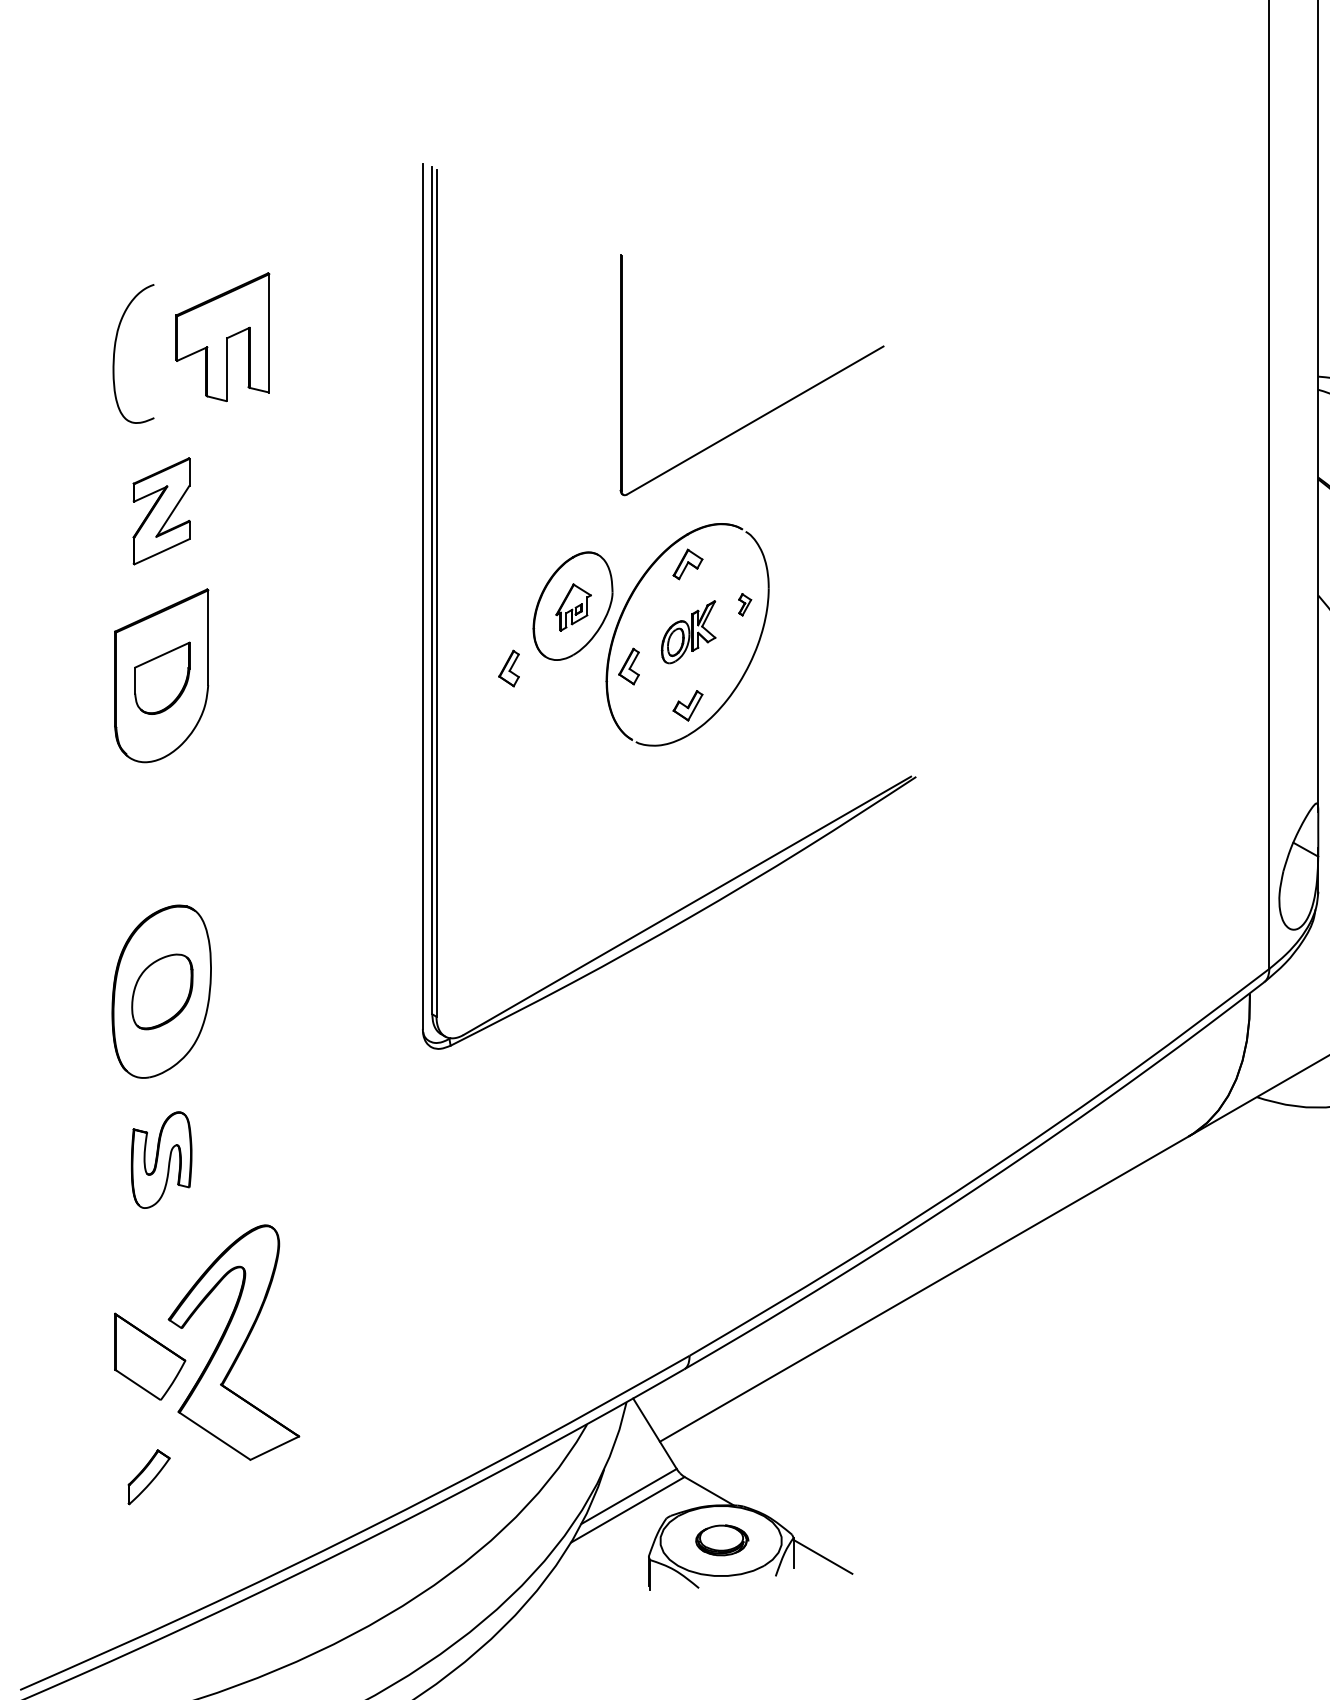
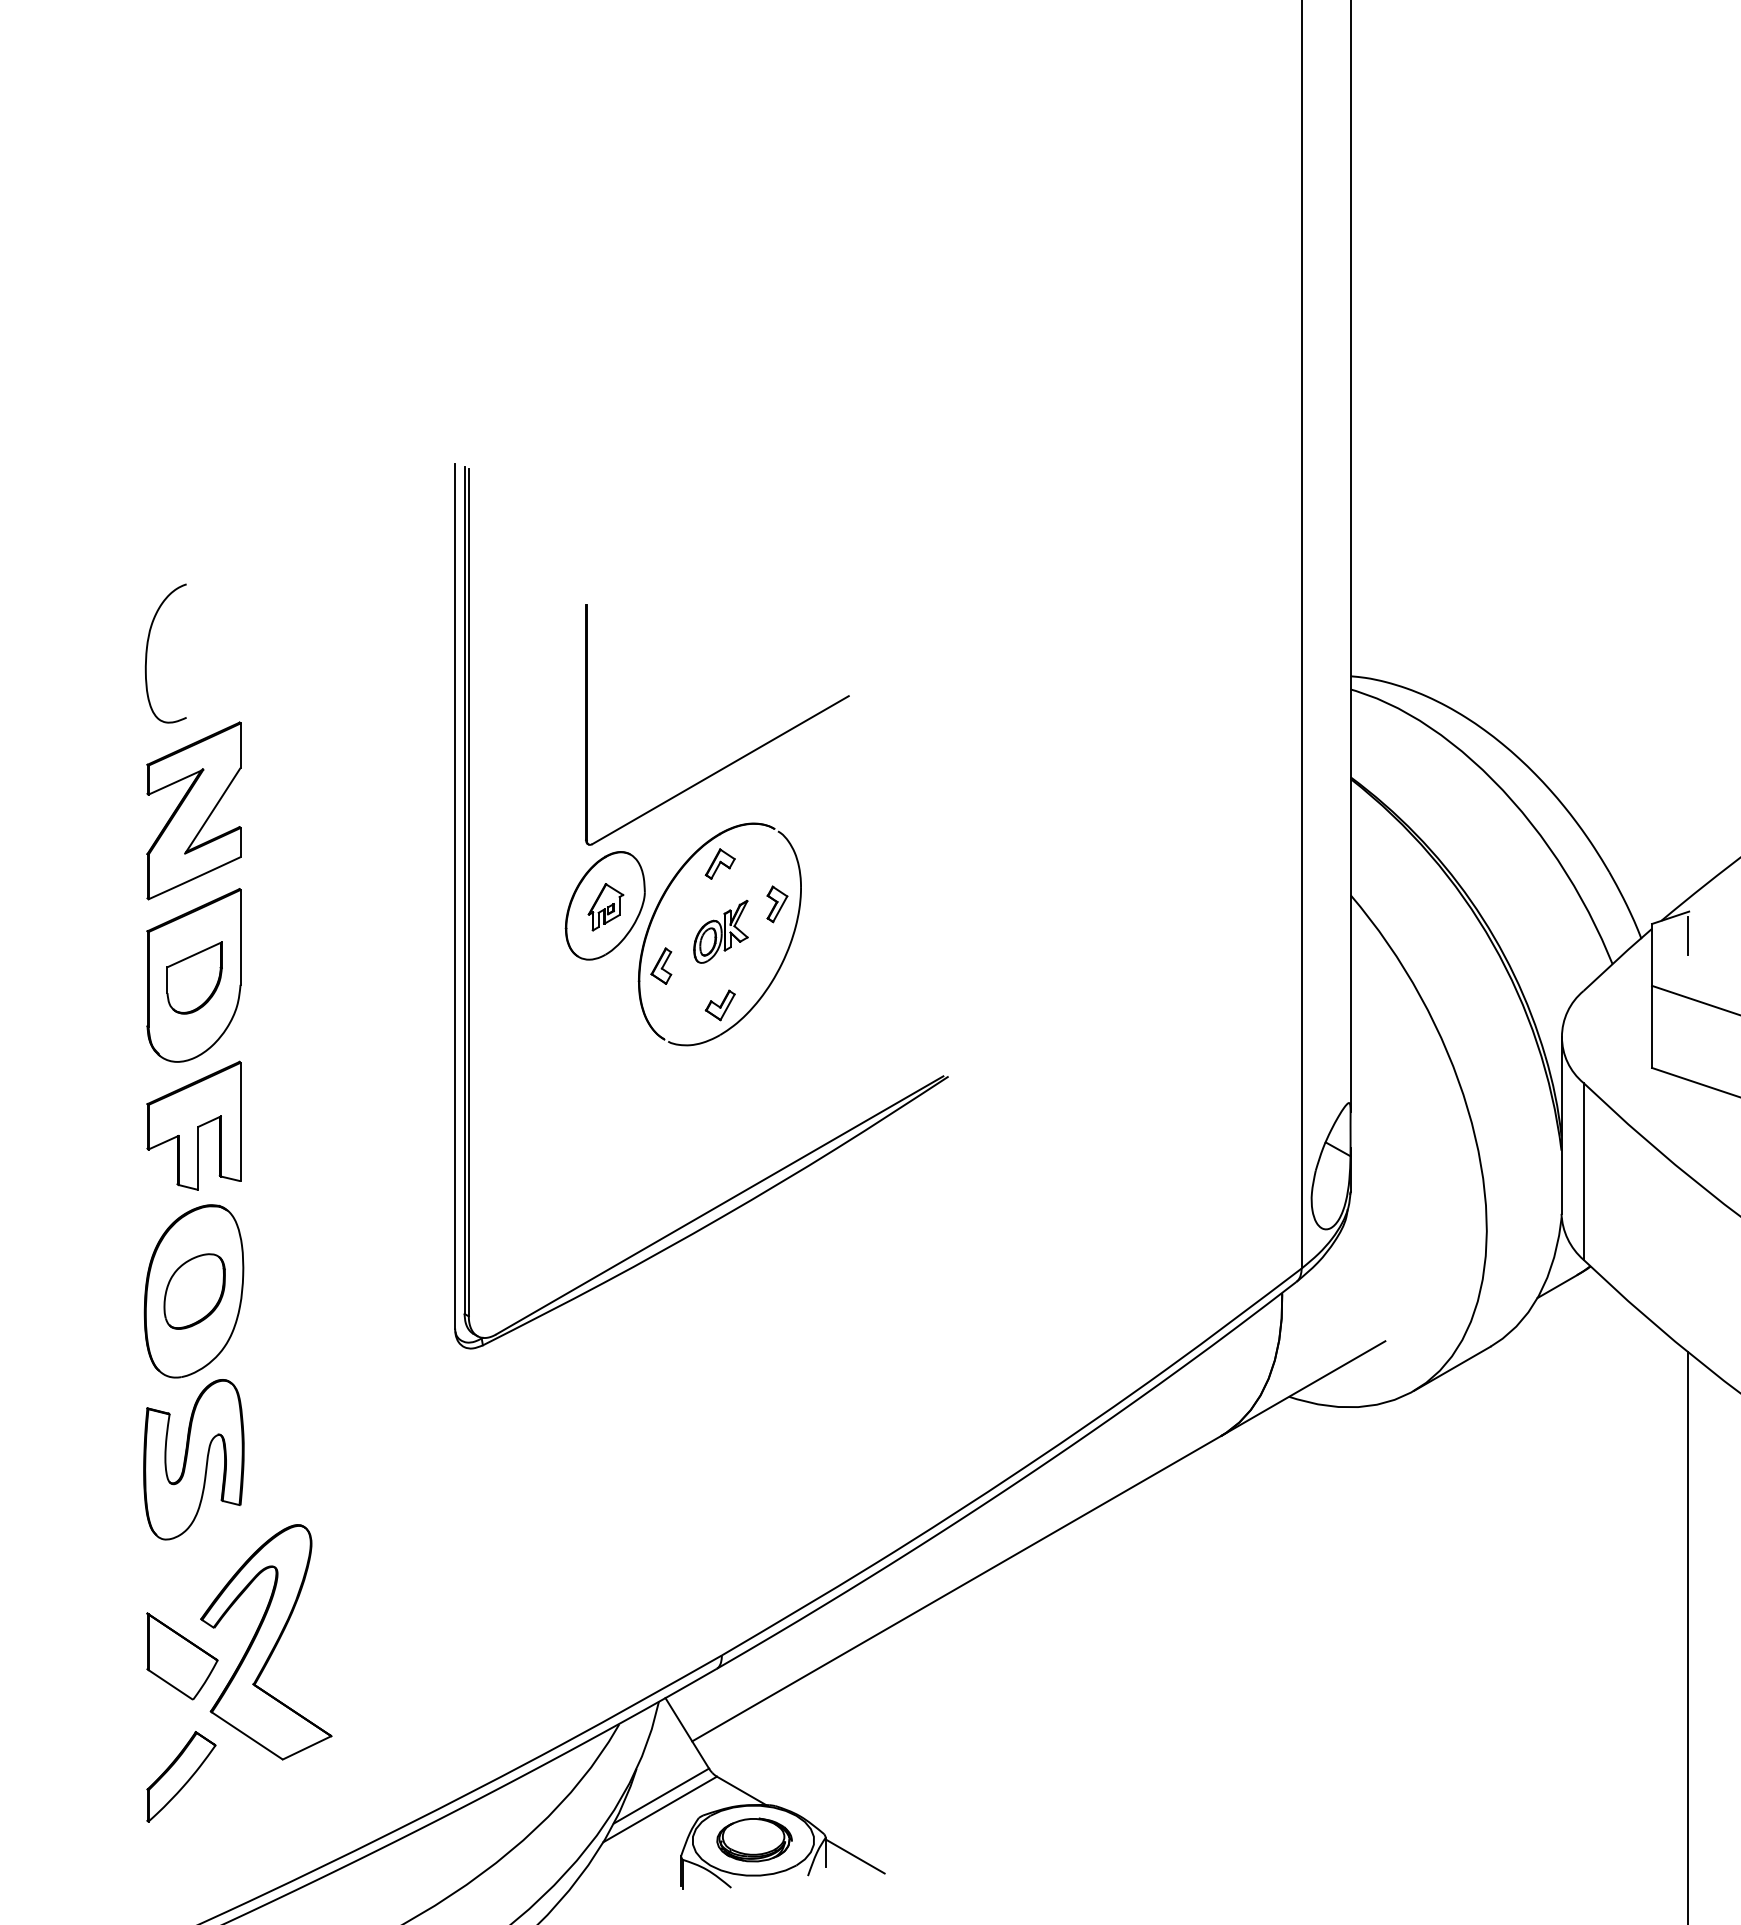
part: (222, 336) -> (193, 1125), moved
part: (771, 409) -> (736, 759), moved
part: (161, 510) -> (193, 810), size x1.67
part: (745, 604) -> (777, 904), size x1.67
part: (509, 667) -> (541, 967), removed
part: (161, 1159) -> (193, 1459), size x1.67
part: (149, 1476) -> (181, 1776), size x1.67
part: (722, 1539) -> (754, 1839), size x1.43

